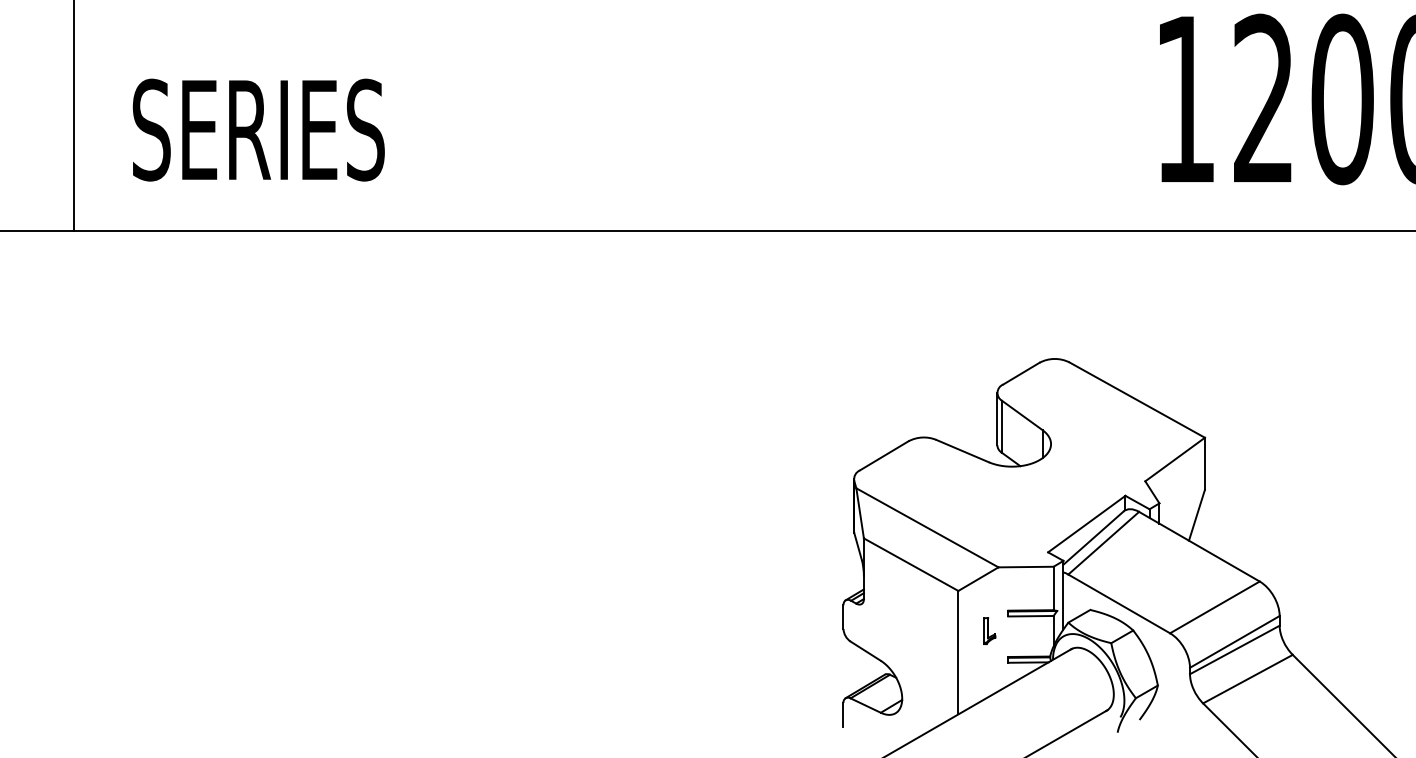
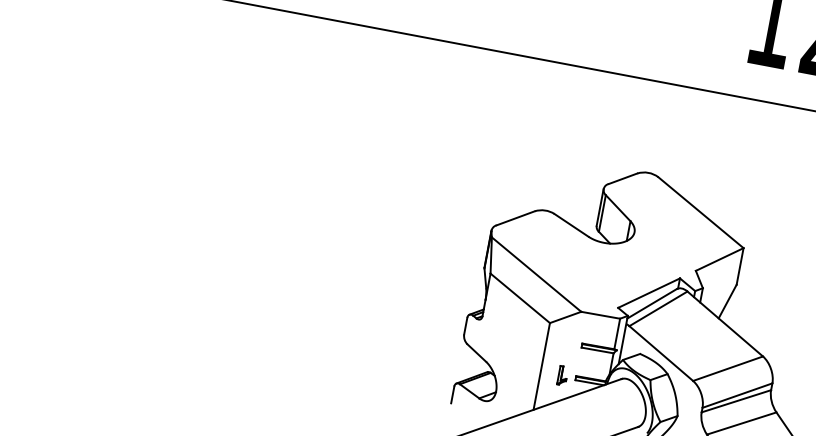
part: (989, 631) -> (562, 376), moved

